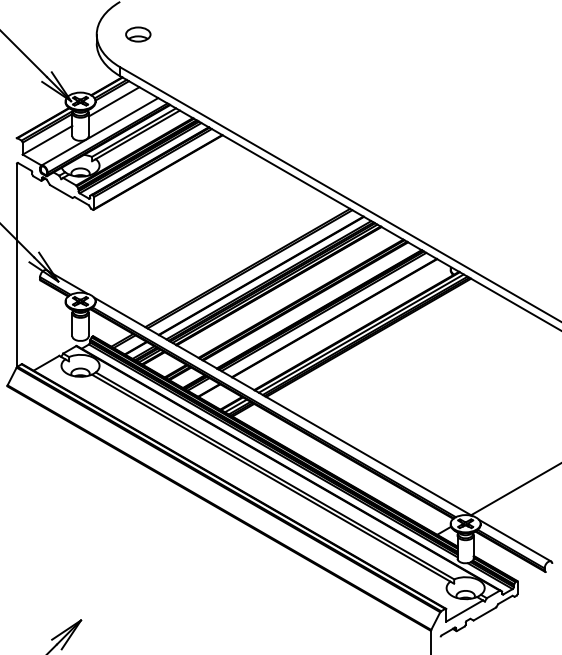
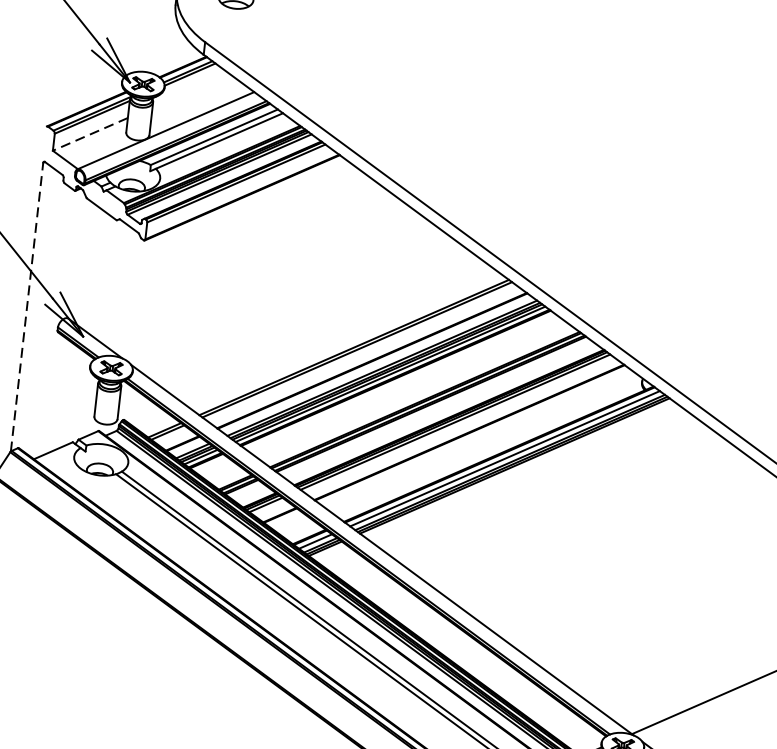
line: (113, 101) -> (190, 89), removed
line: (47, 140) -> (90, 134), solid -> dashed
line: (17, 265) -> (27, 307), solid -> dashed

